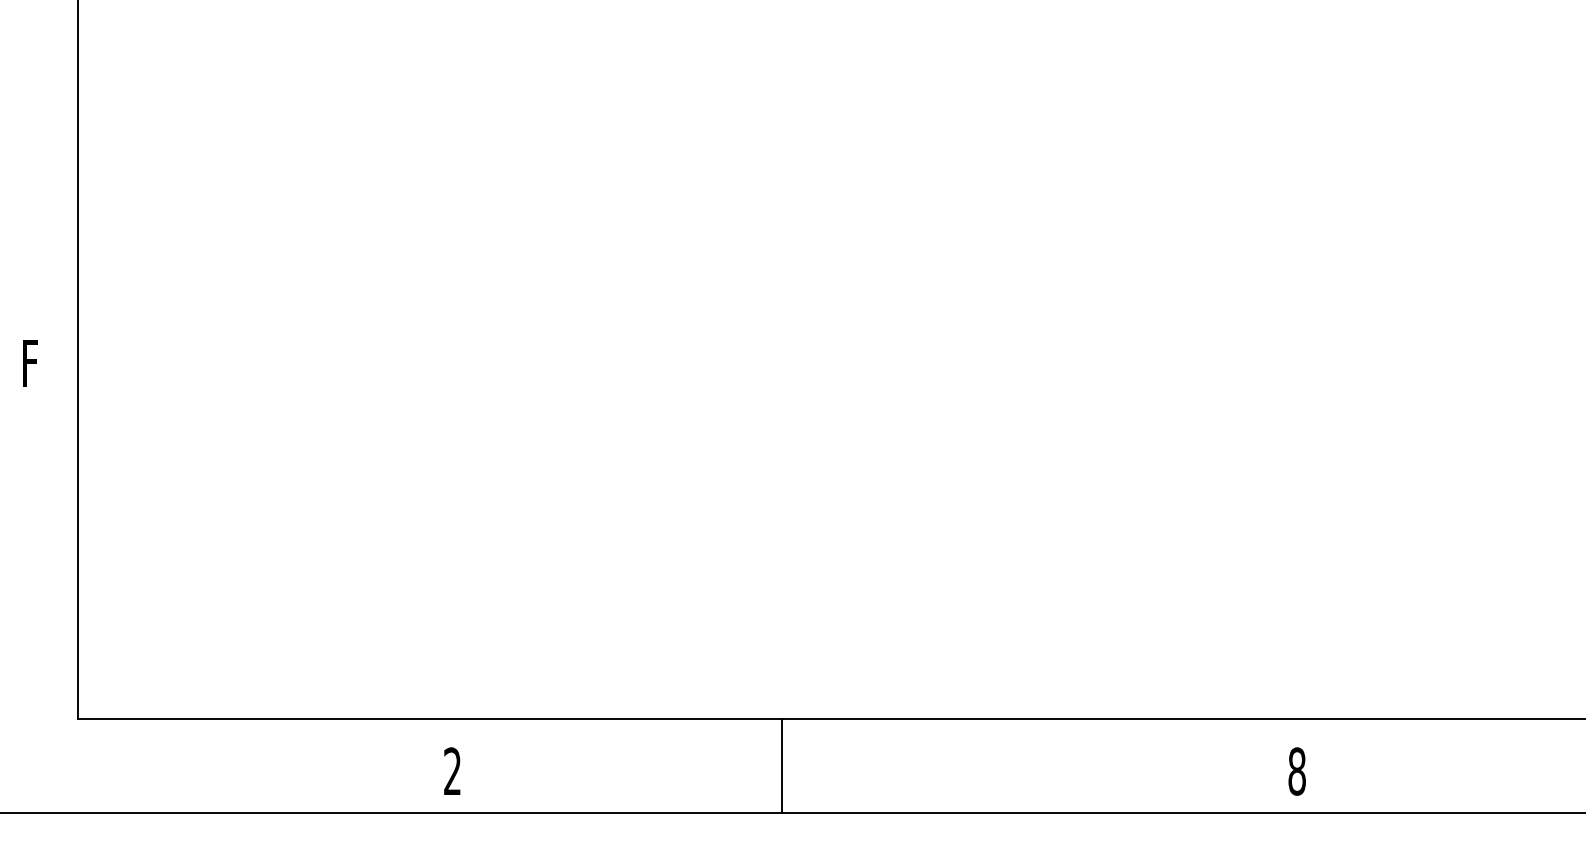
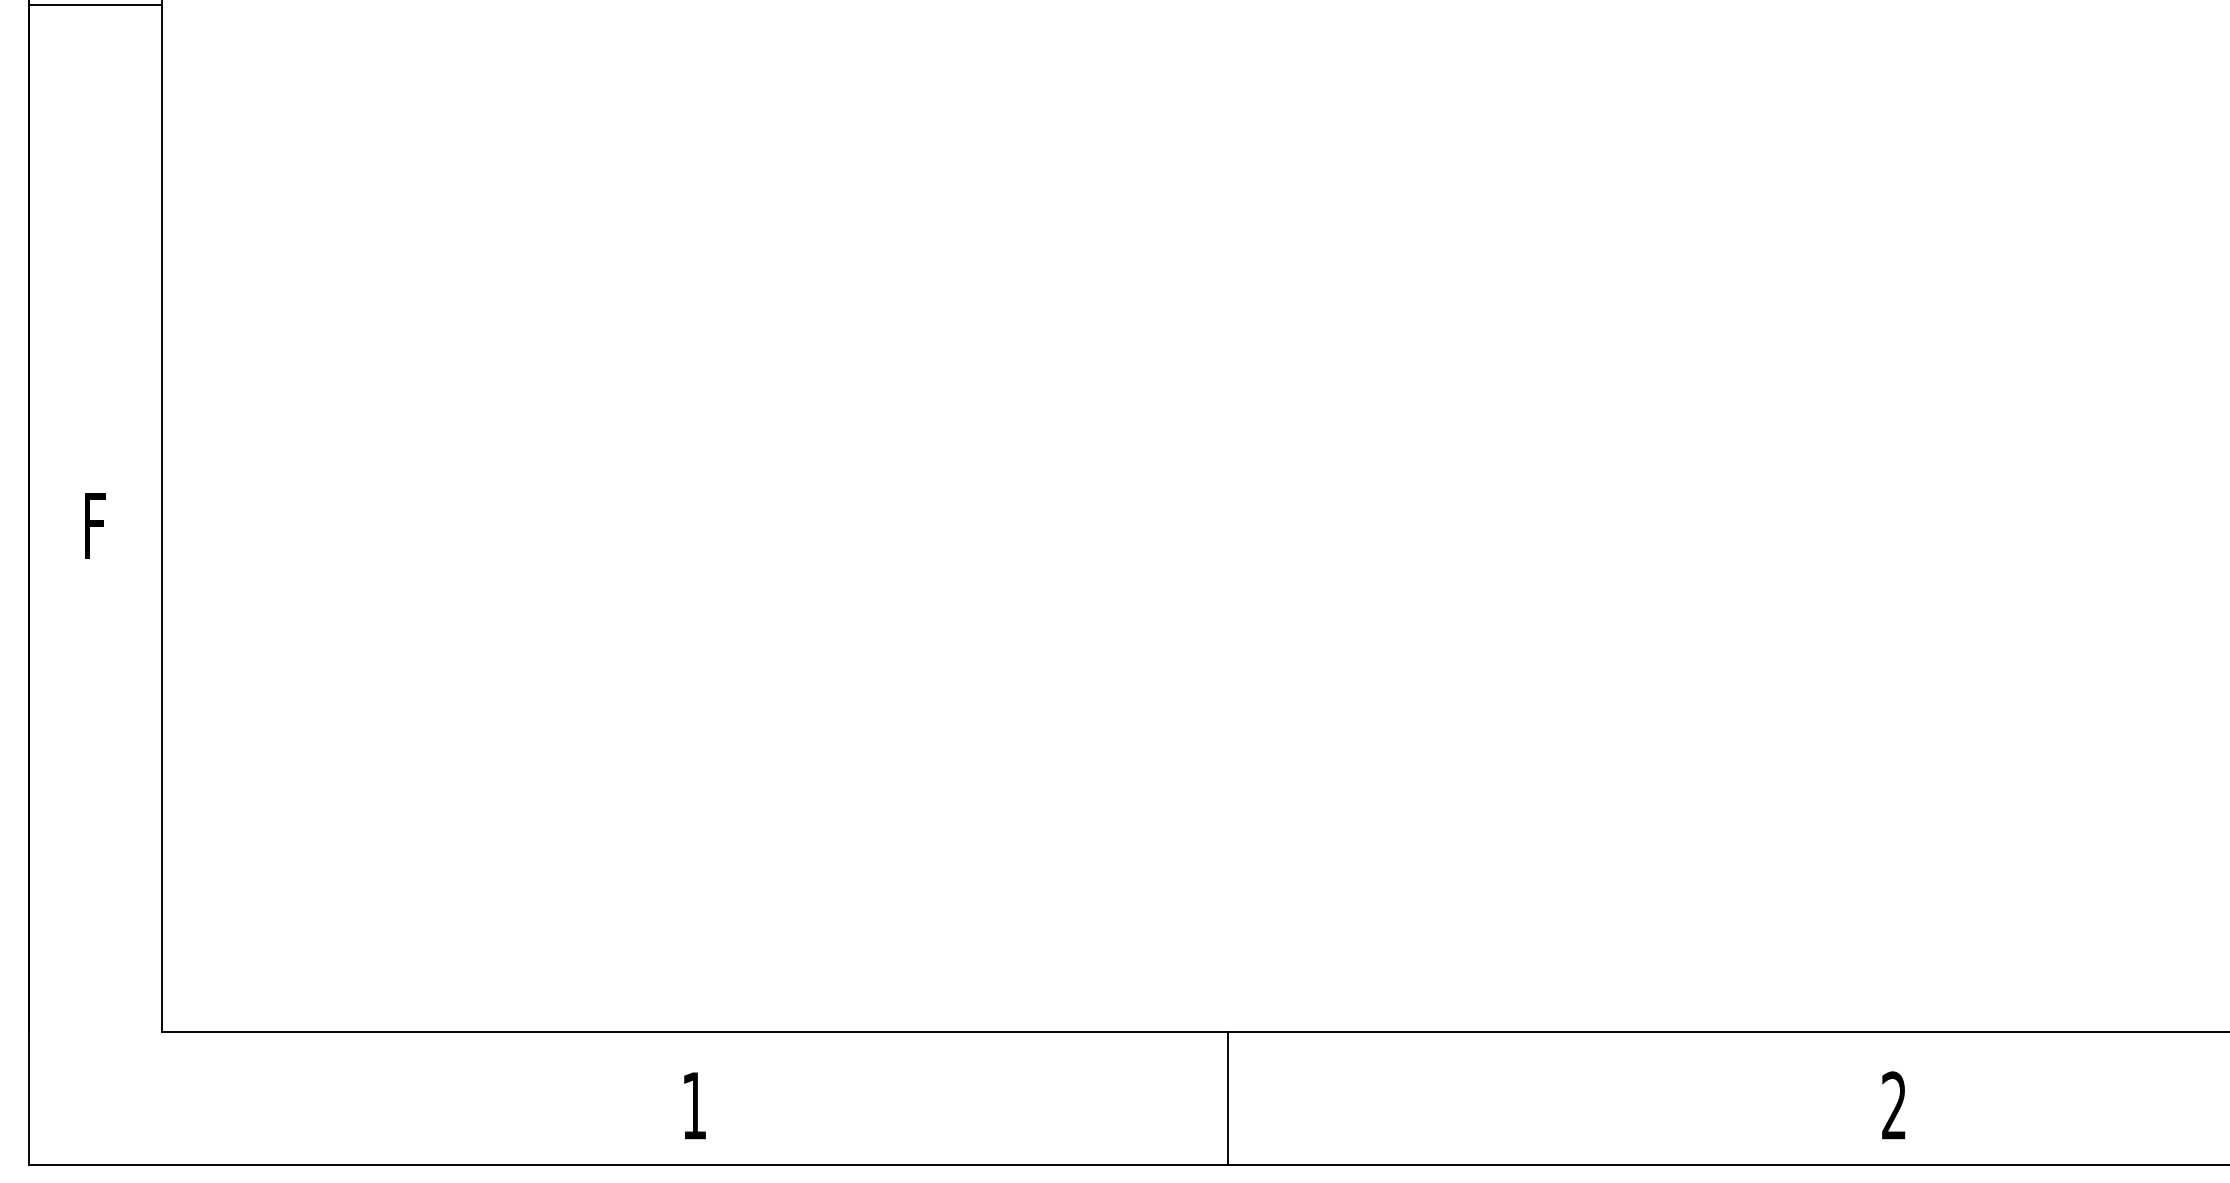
line: (782, 766) -> (1228, 1098), moved
text: (452, 770) -> (694, 1104), 2 -> 1
text: (1296, 771) -> (1893, 1105), 8 -> 2

